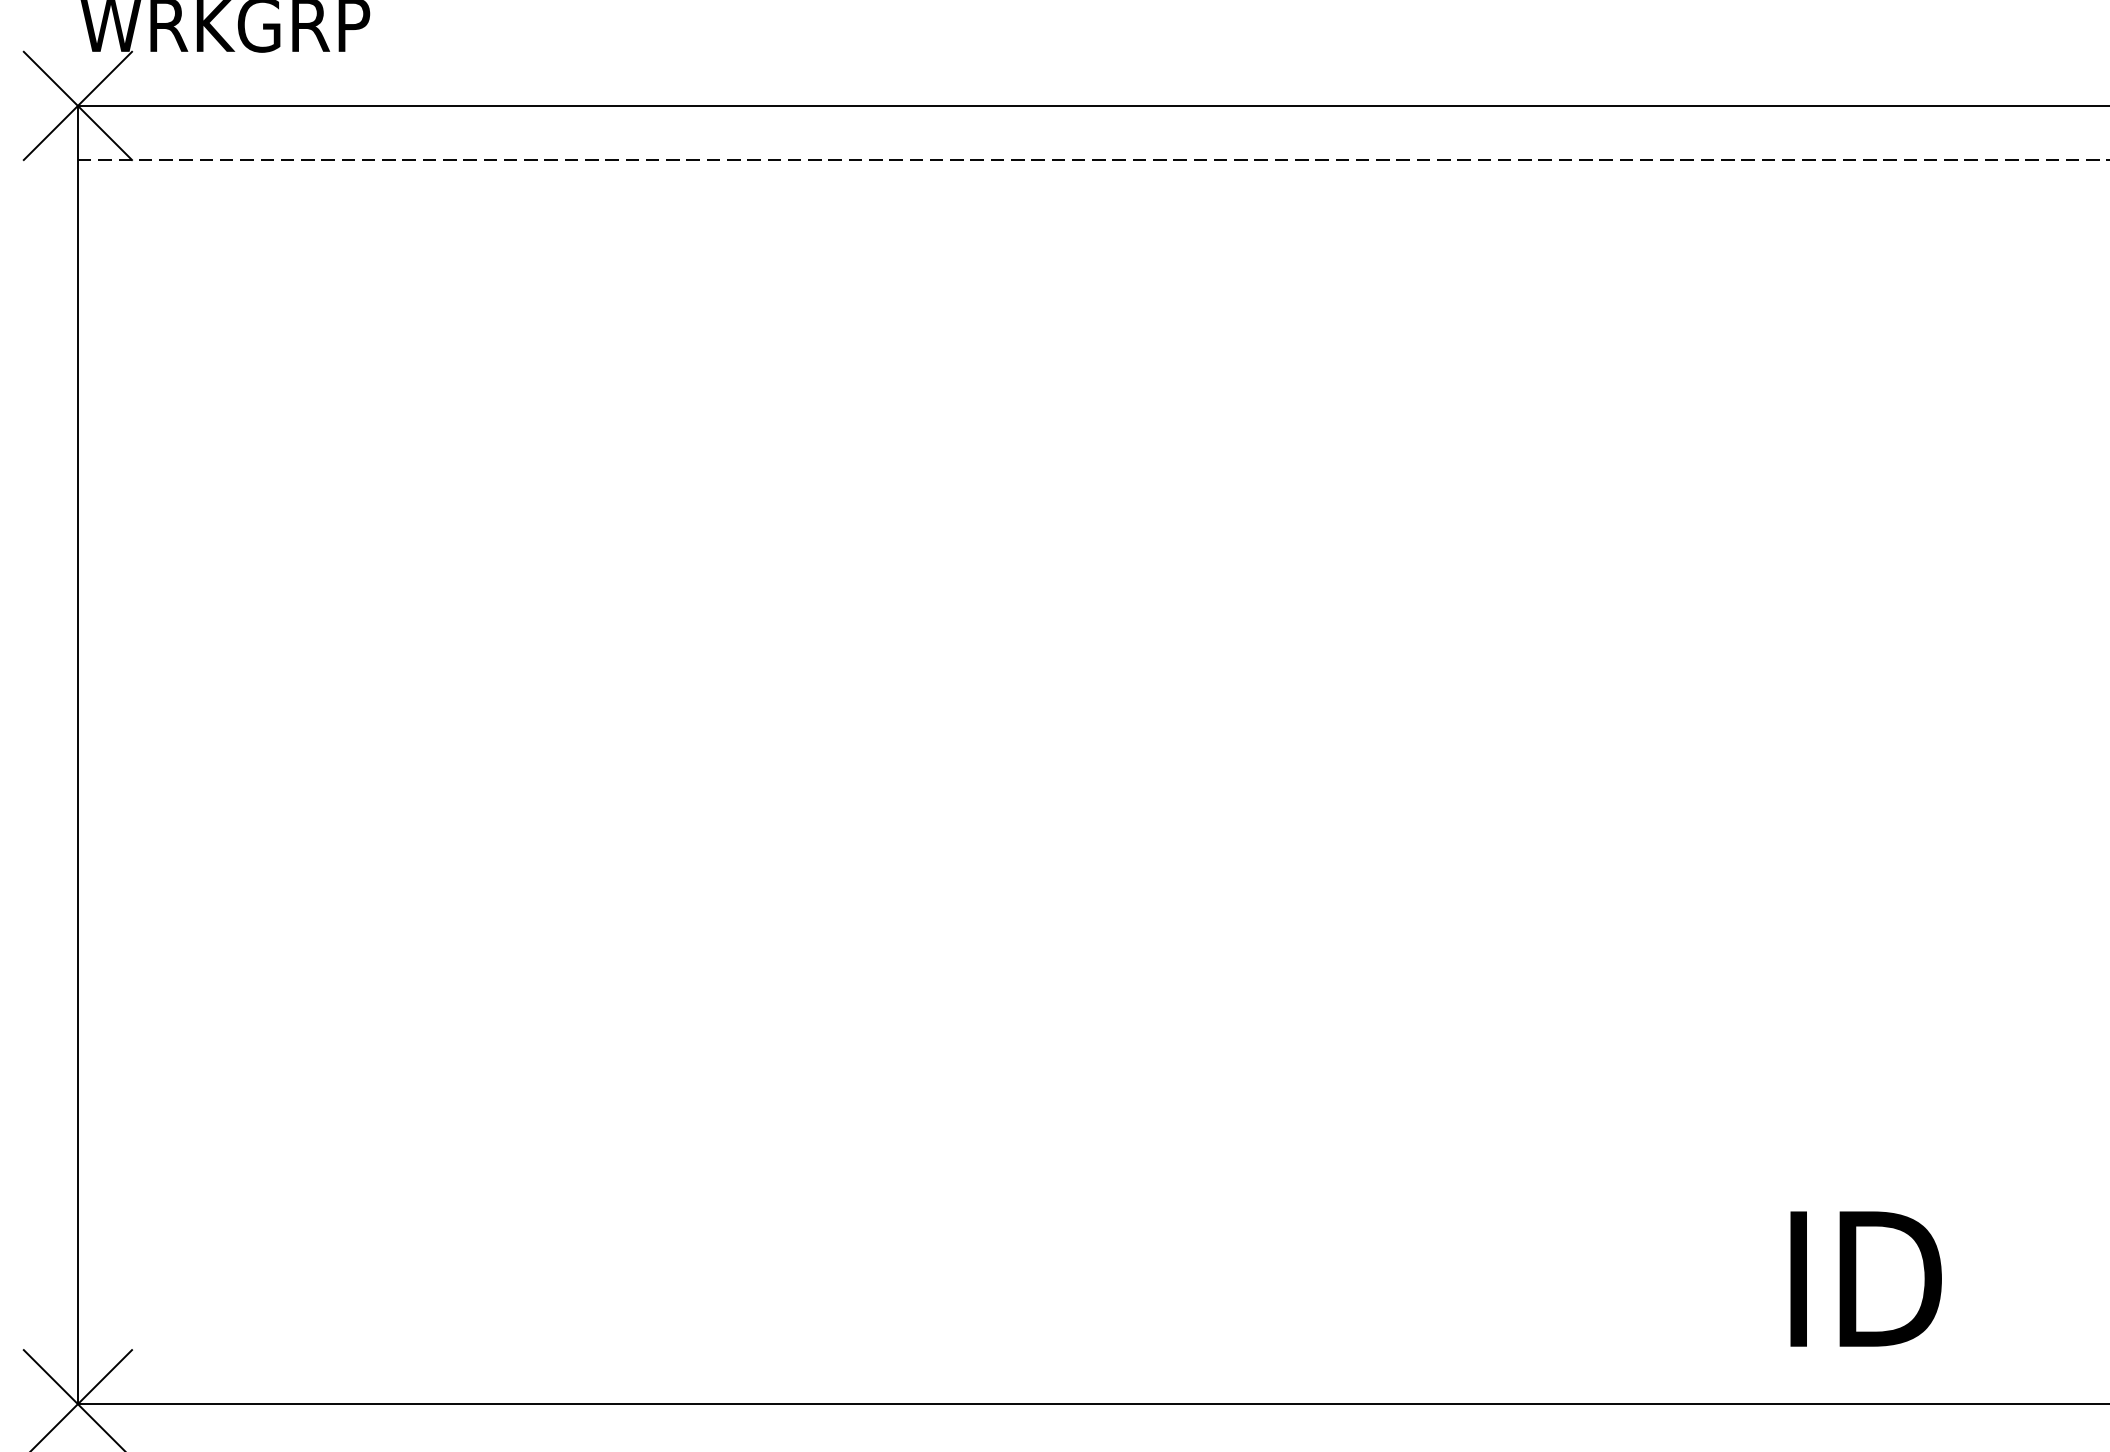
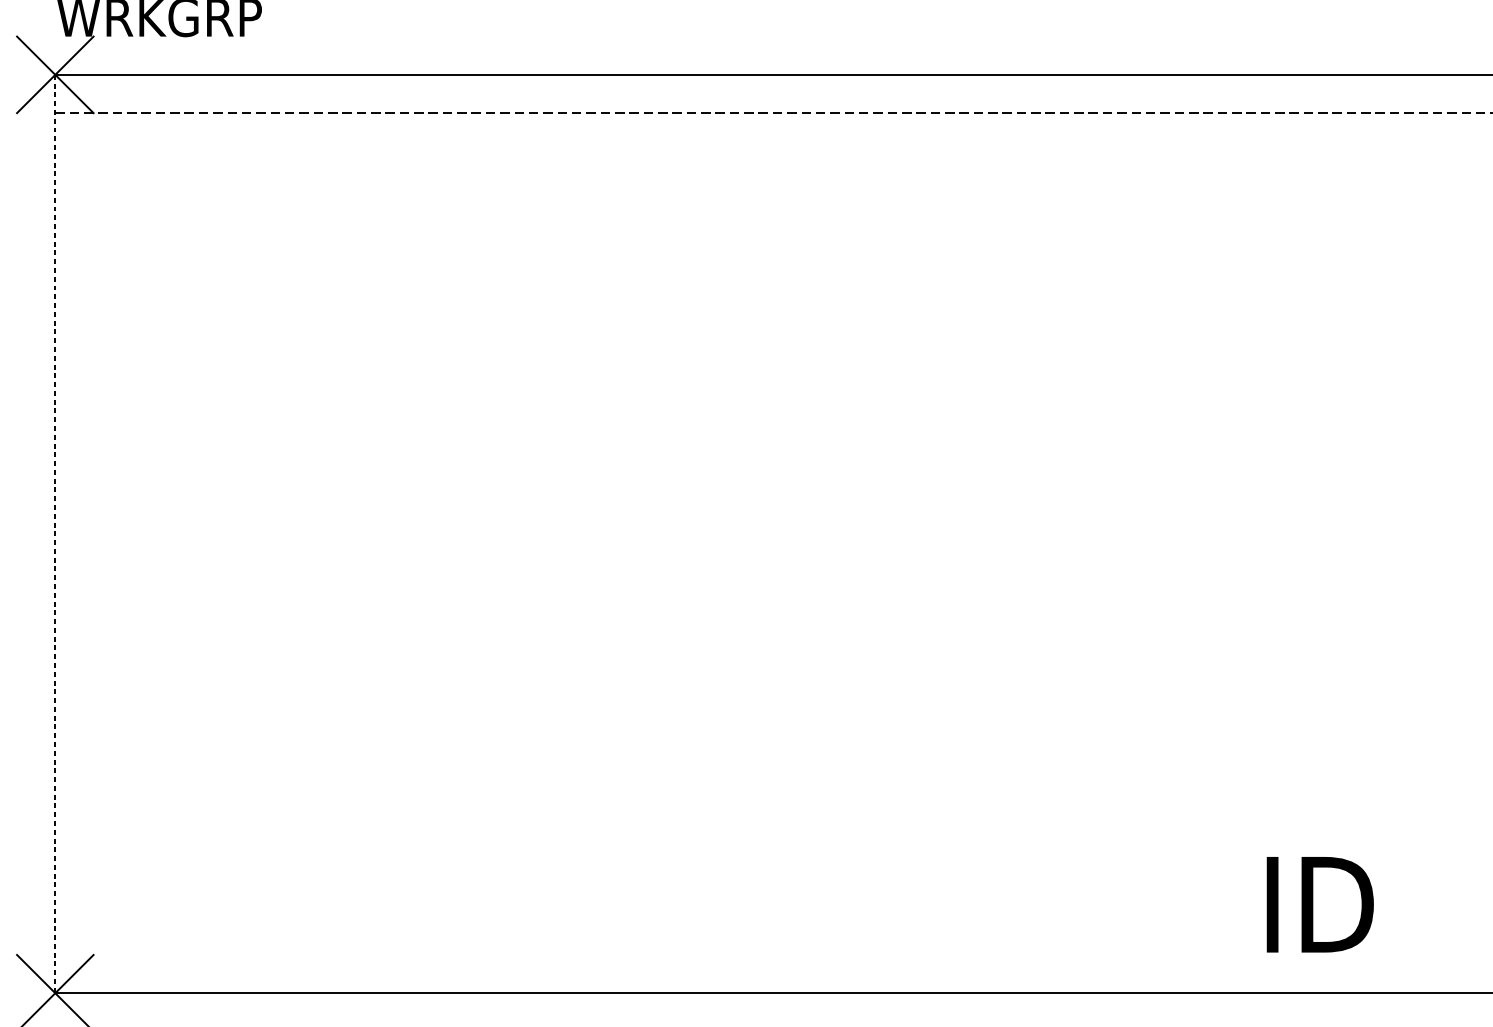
line: (77, 755) -> (55, 534), solid -> dashed

